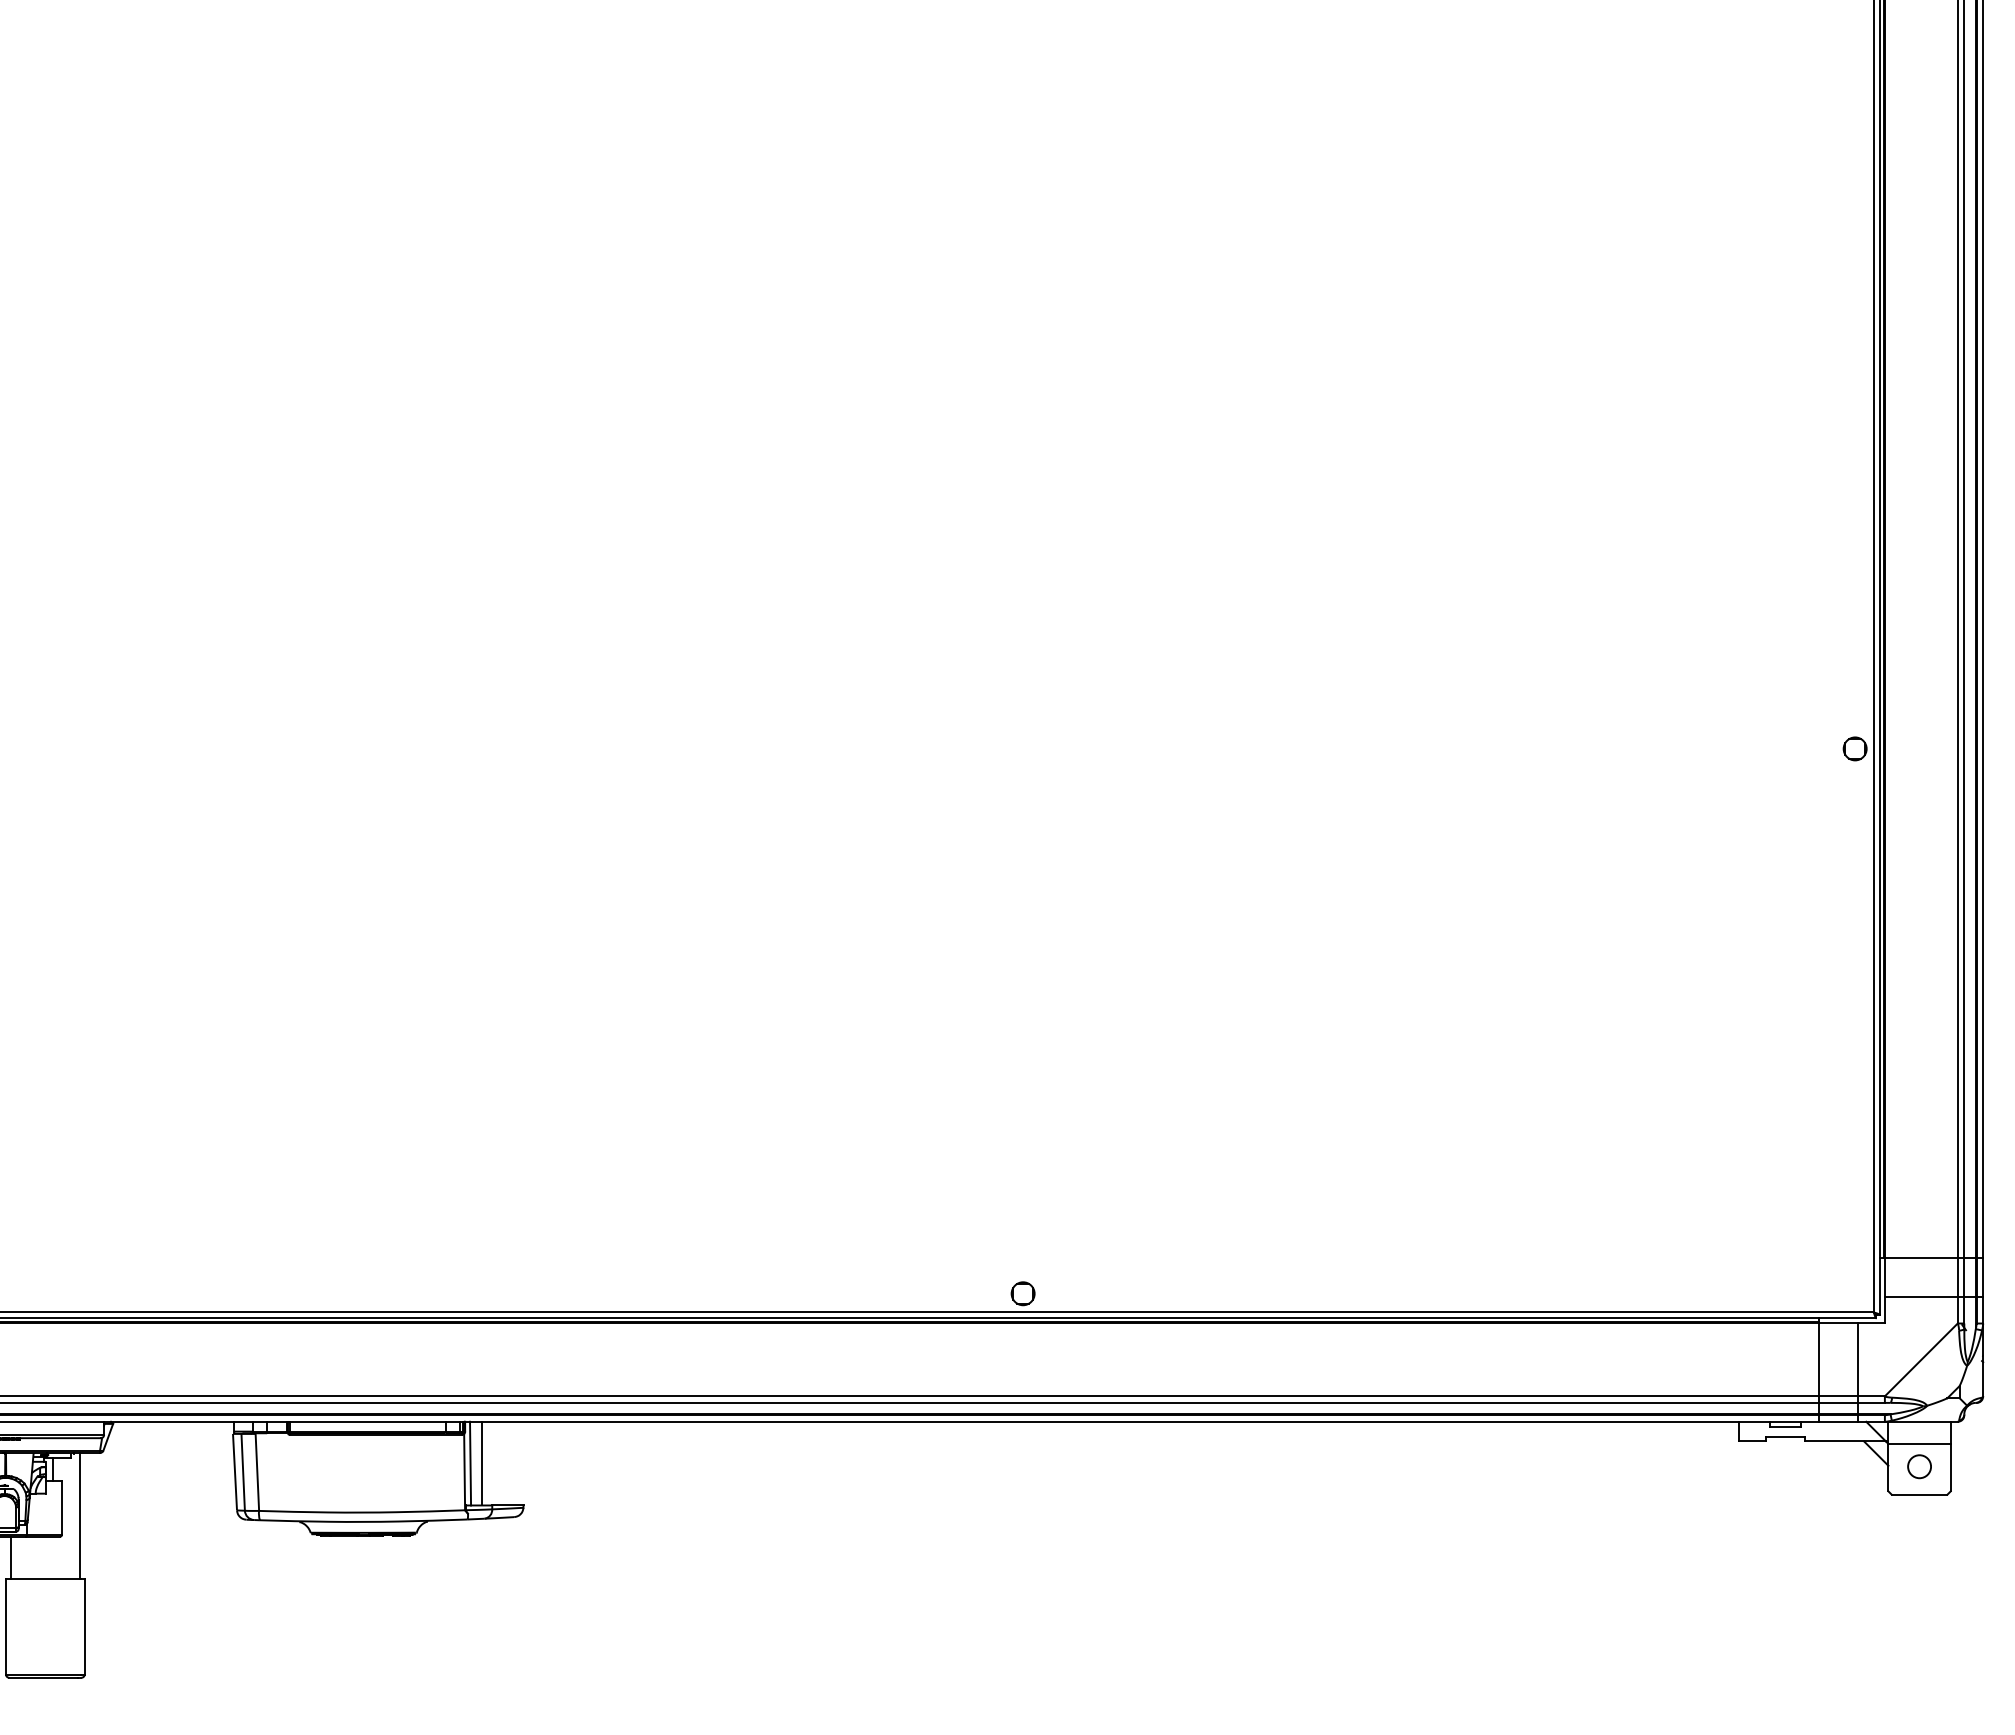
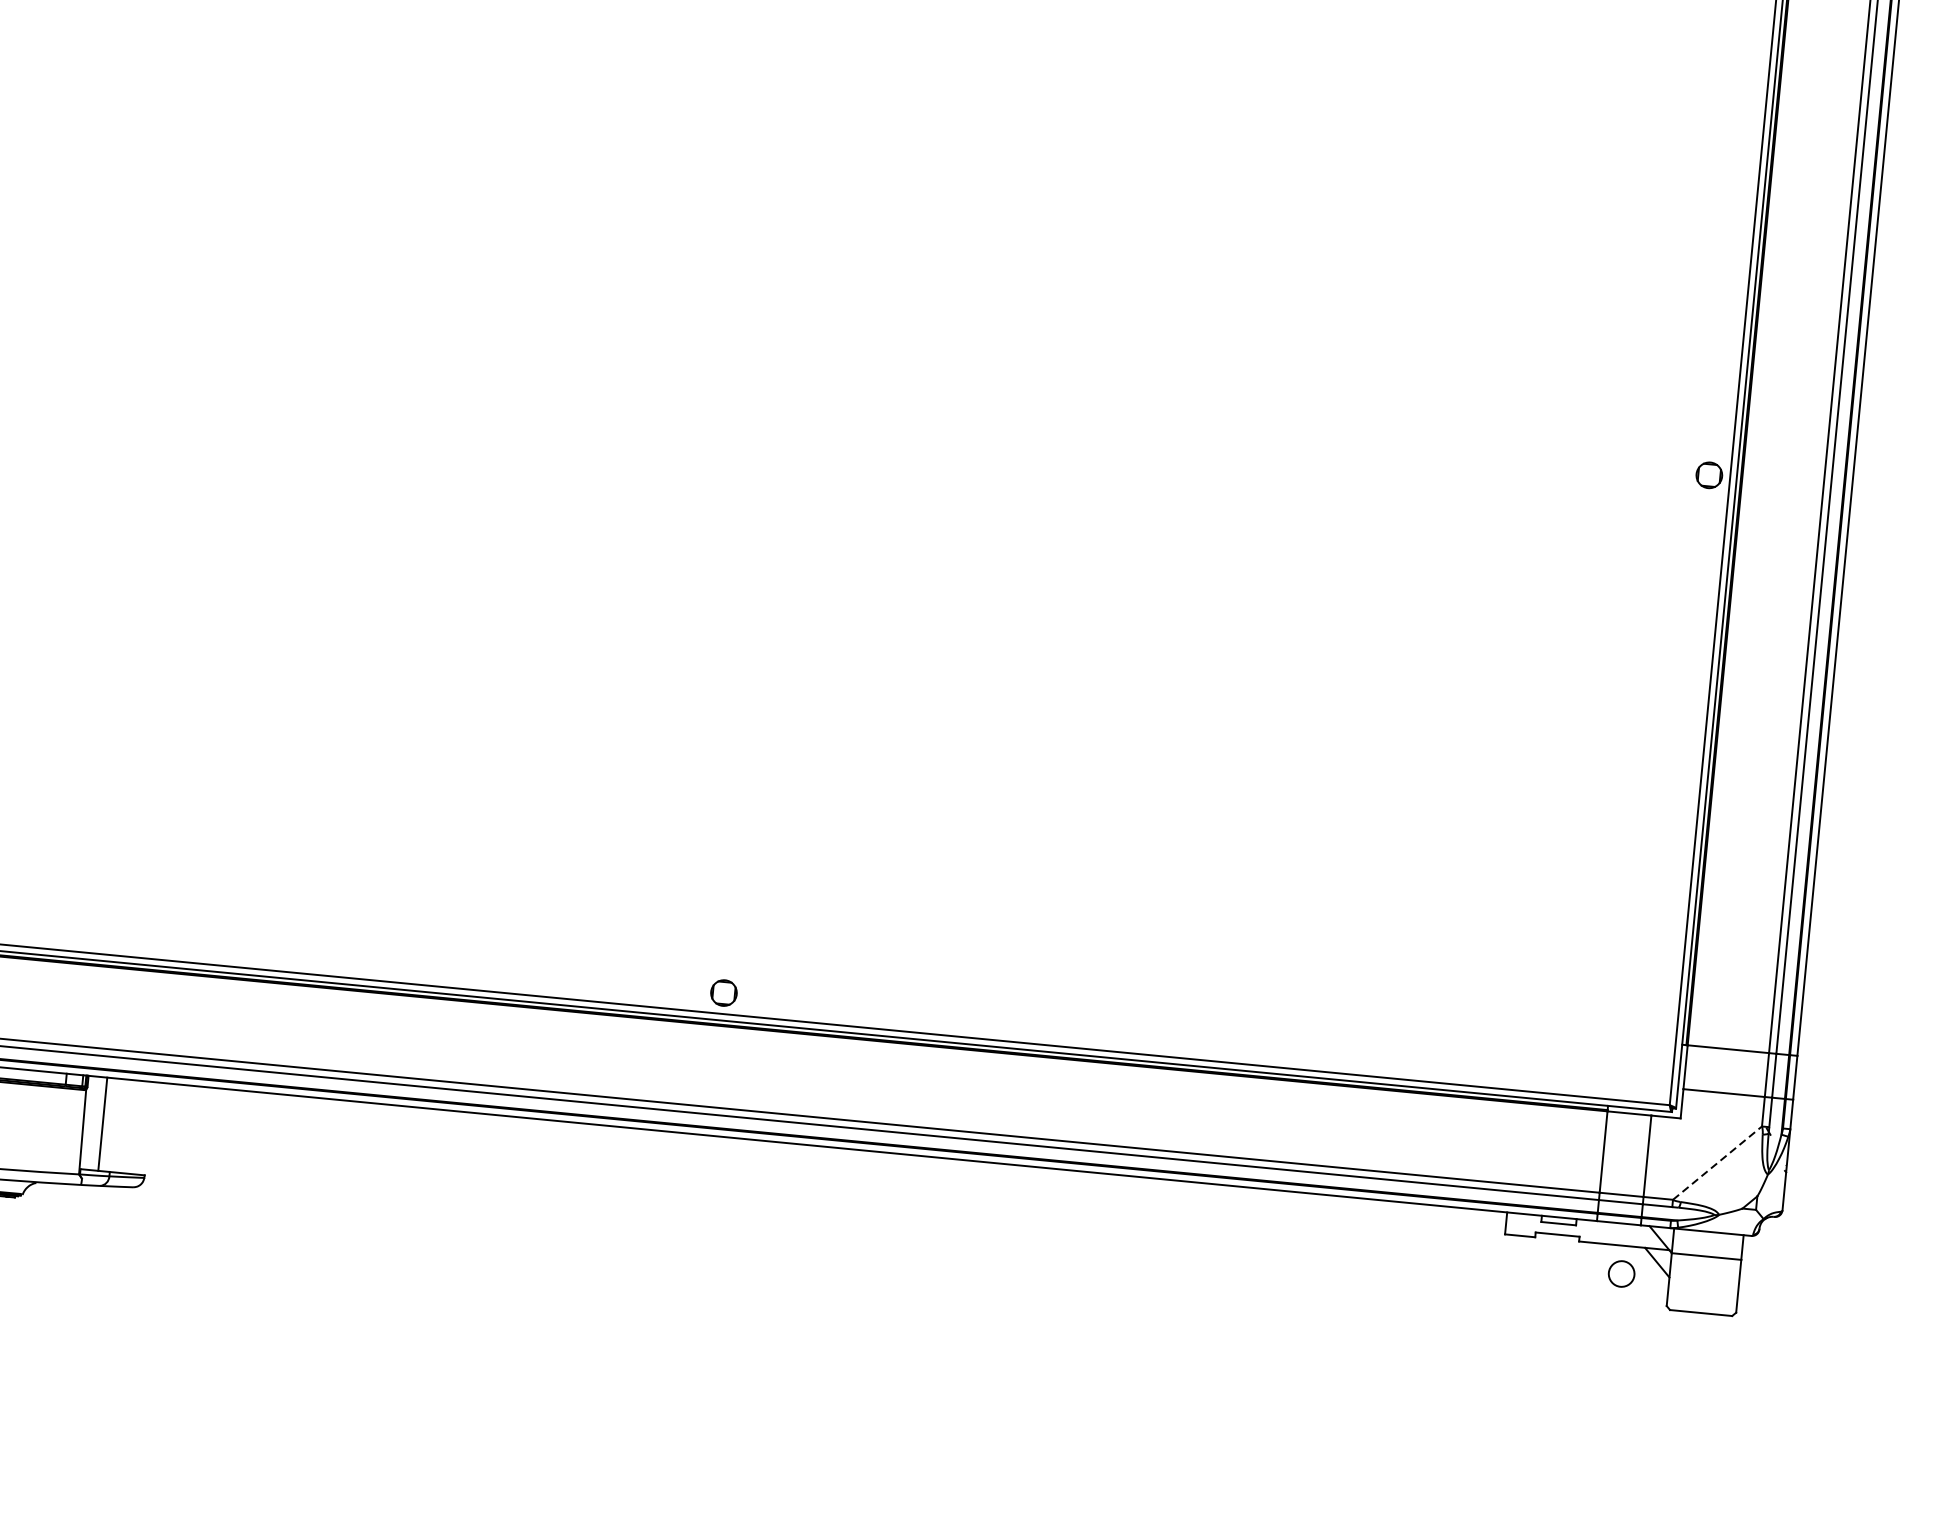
line: (1921, 1359) -> (1717, 1162), solid -> dashed
line: (470, 1463) -> (90, 1122), removed
circle: (1919, 1466) -> (1621, 1273), moved

